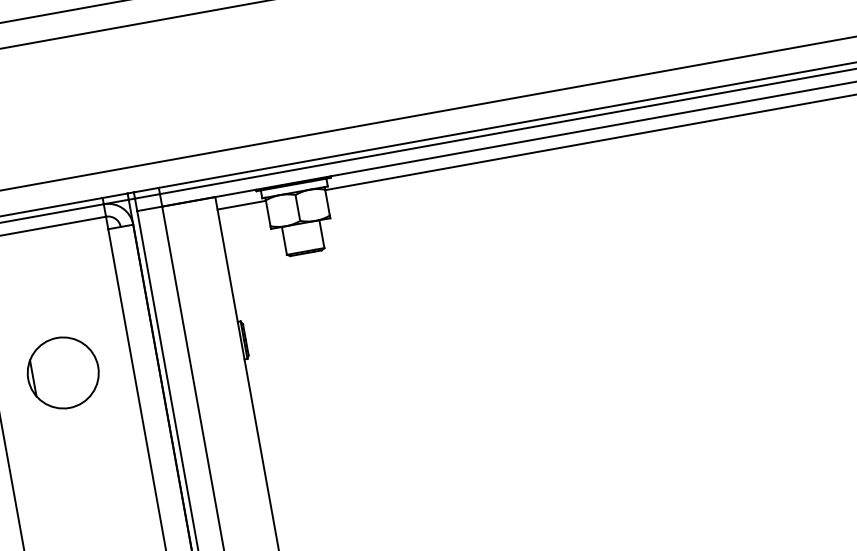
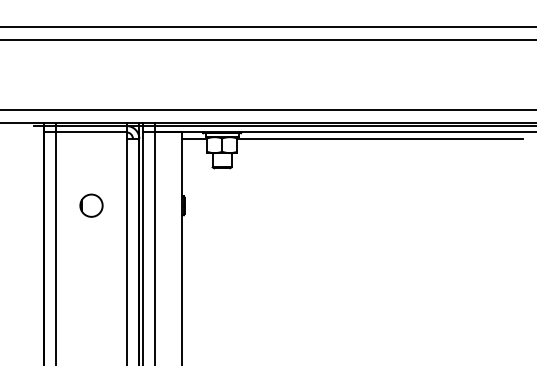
circle: (63, 372) -> (91, 205), size x0.62

